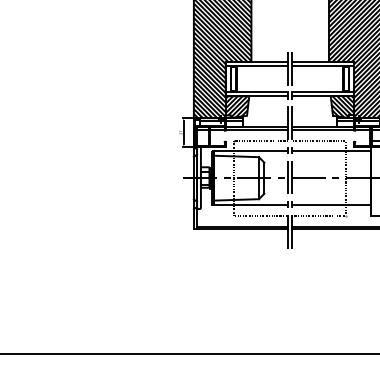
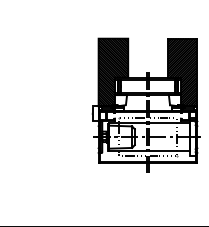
hatch: (236, 106) -> (120, 100), removed
hatch: (341, 106) -> (174, 100), removed

